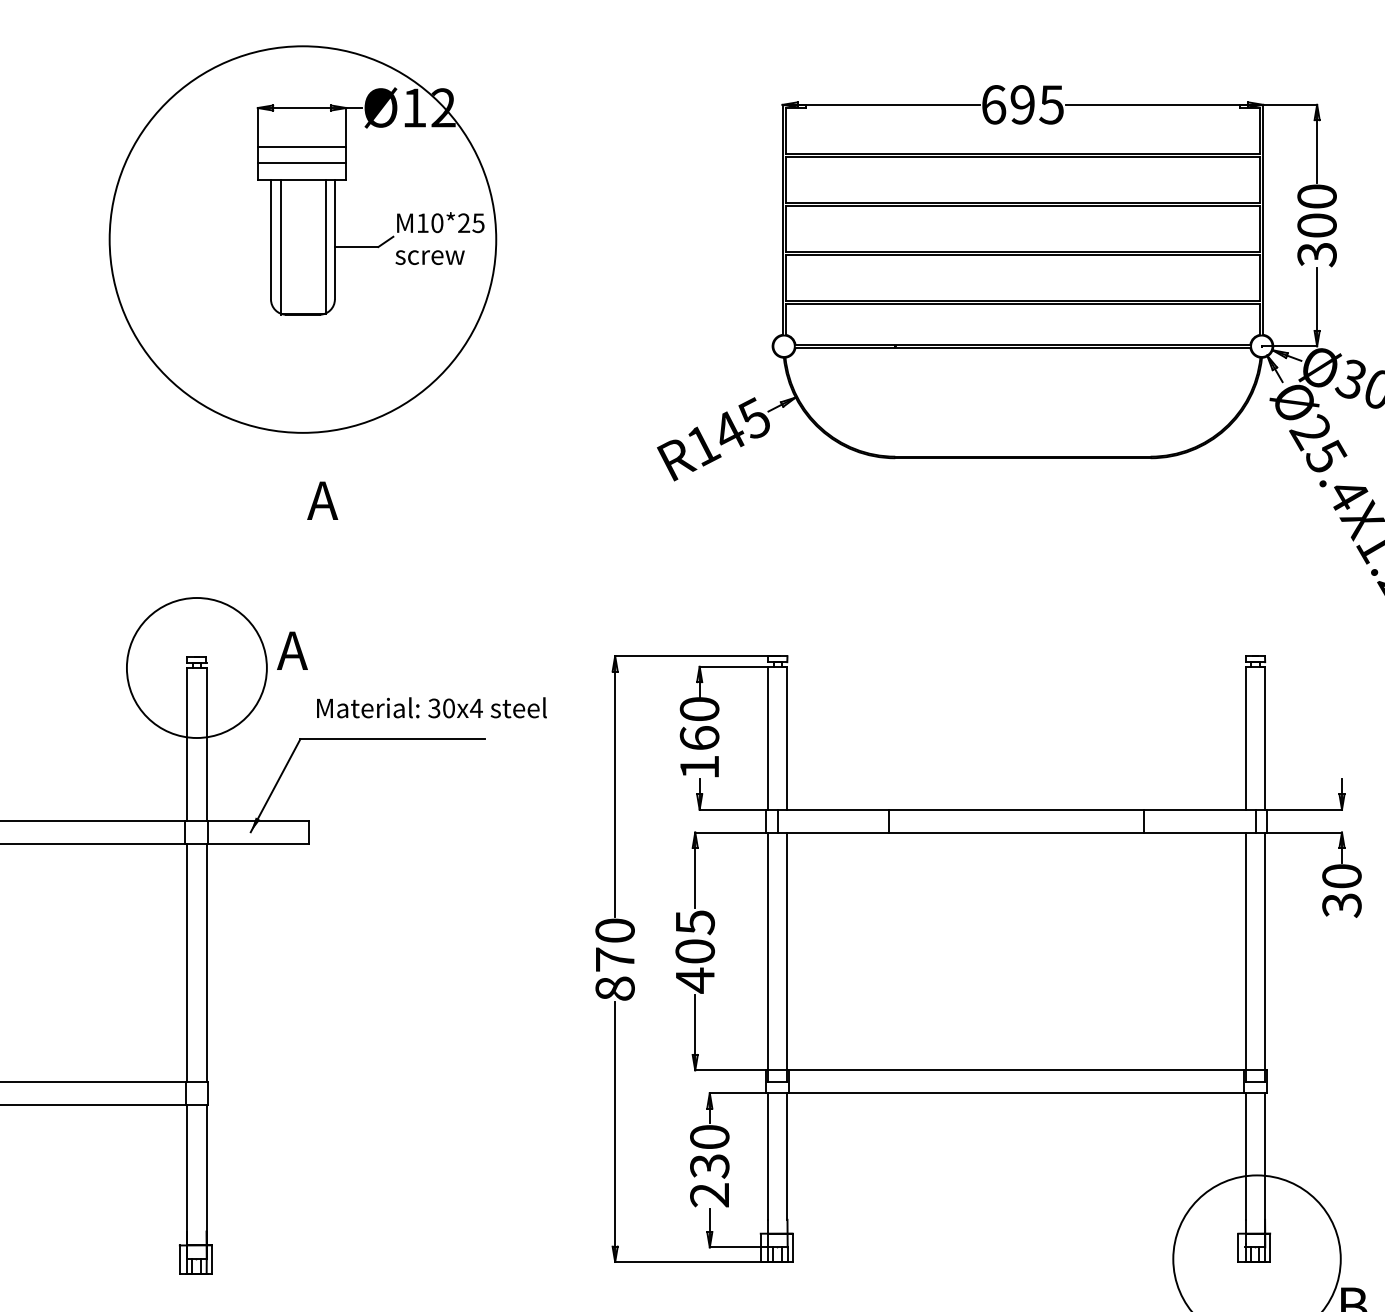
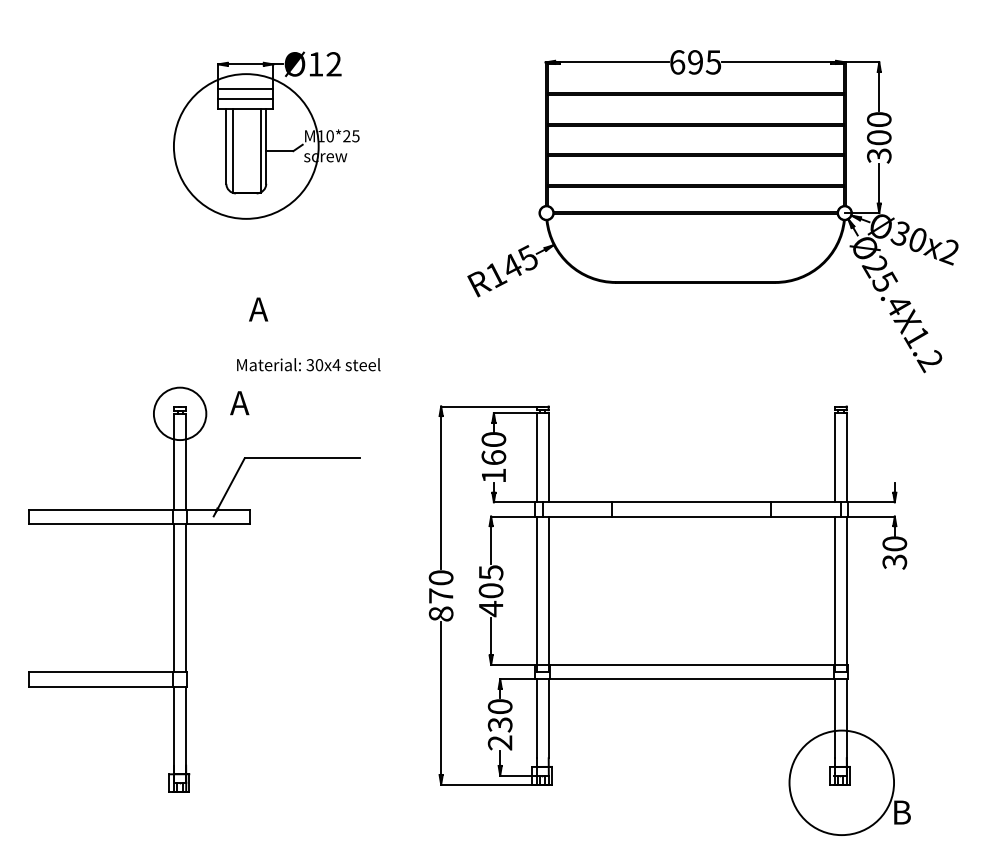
circle: (301, 239) -> (245, 146), size x0.6
circle: (195, 667) -> (179, 413), size x0.6
text: (431, 707) -> (308, 364), moved

